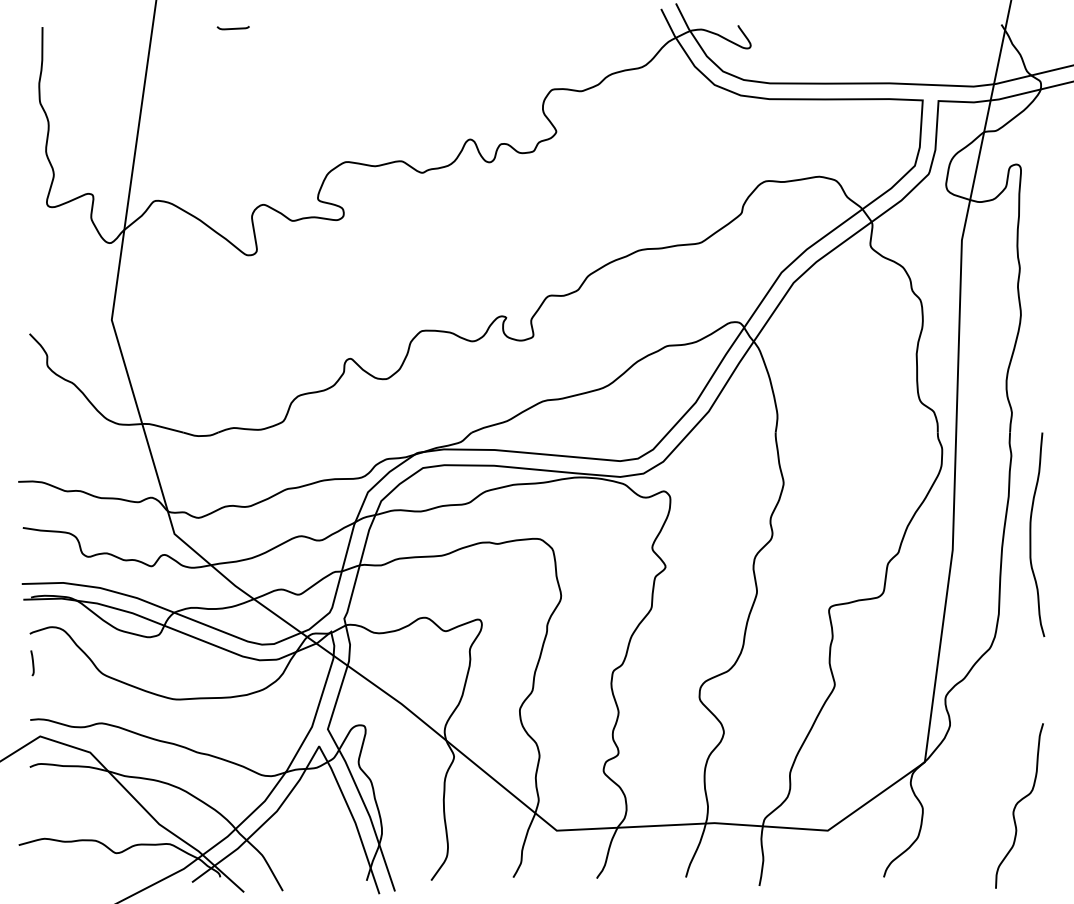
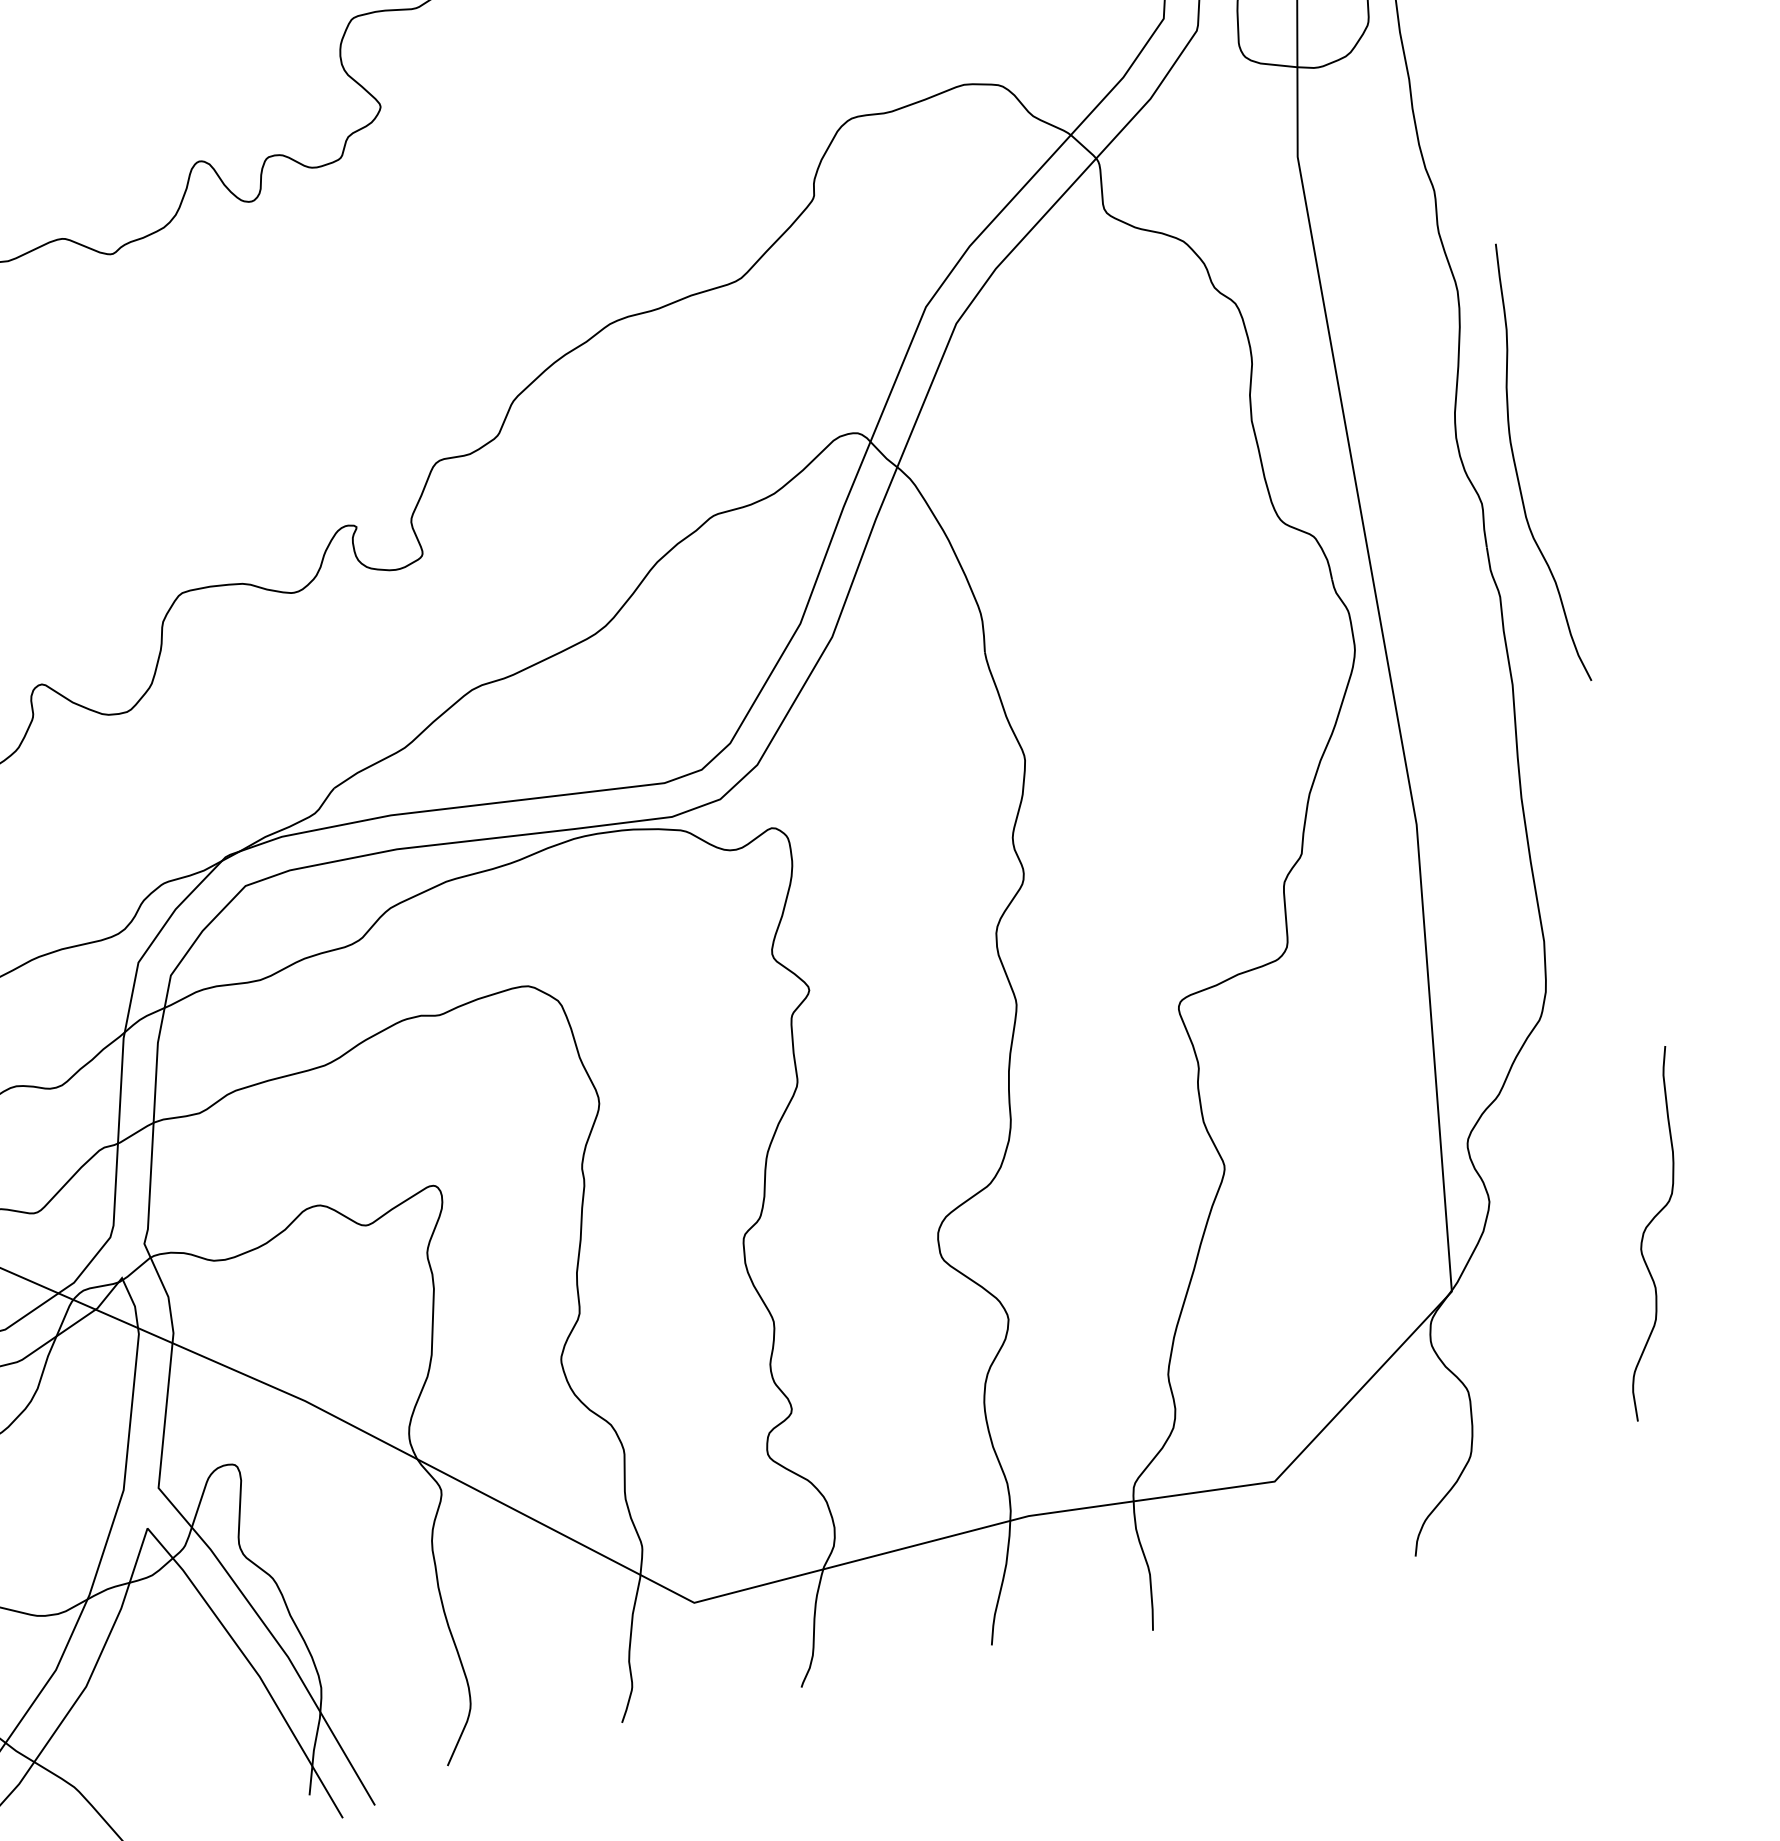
curve: (1031, 534) -> (1517, 467), moved
curve: (1018, 803) -> (1648, 1228), moved

